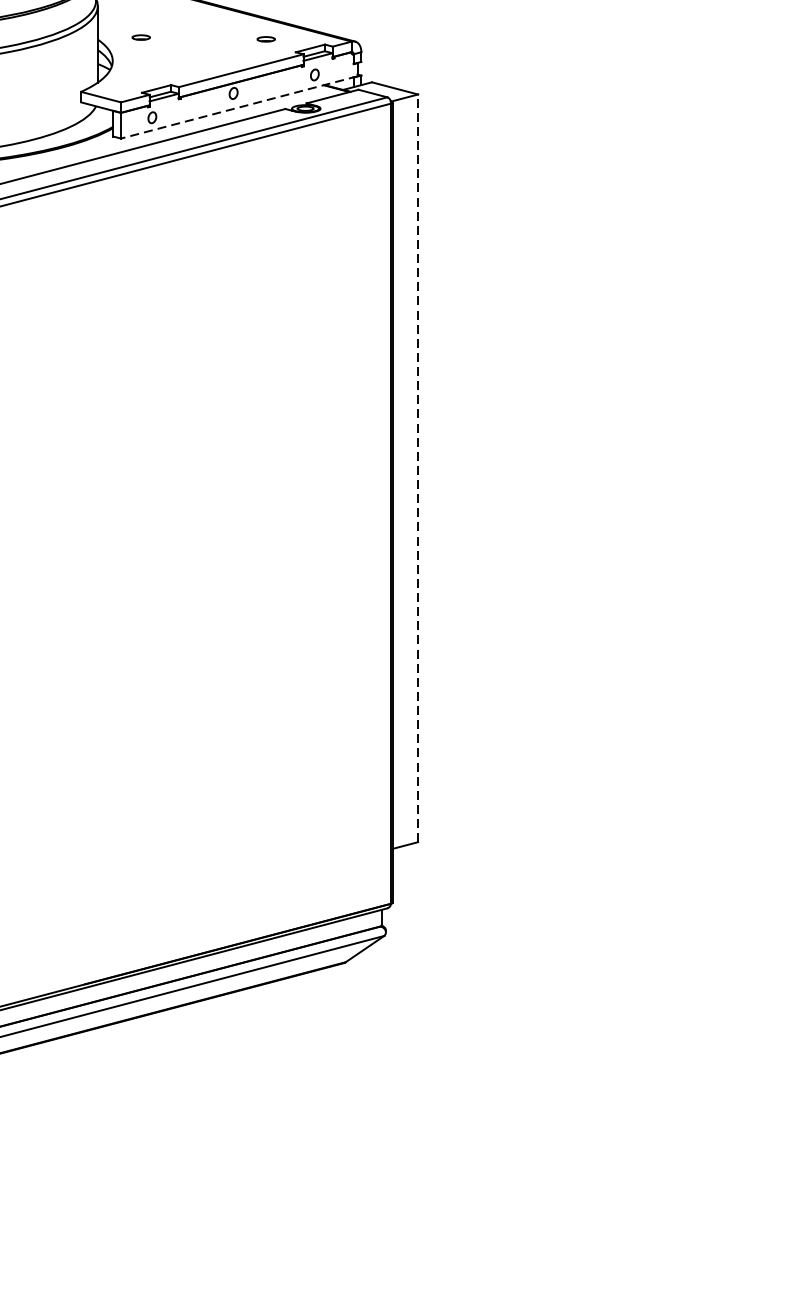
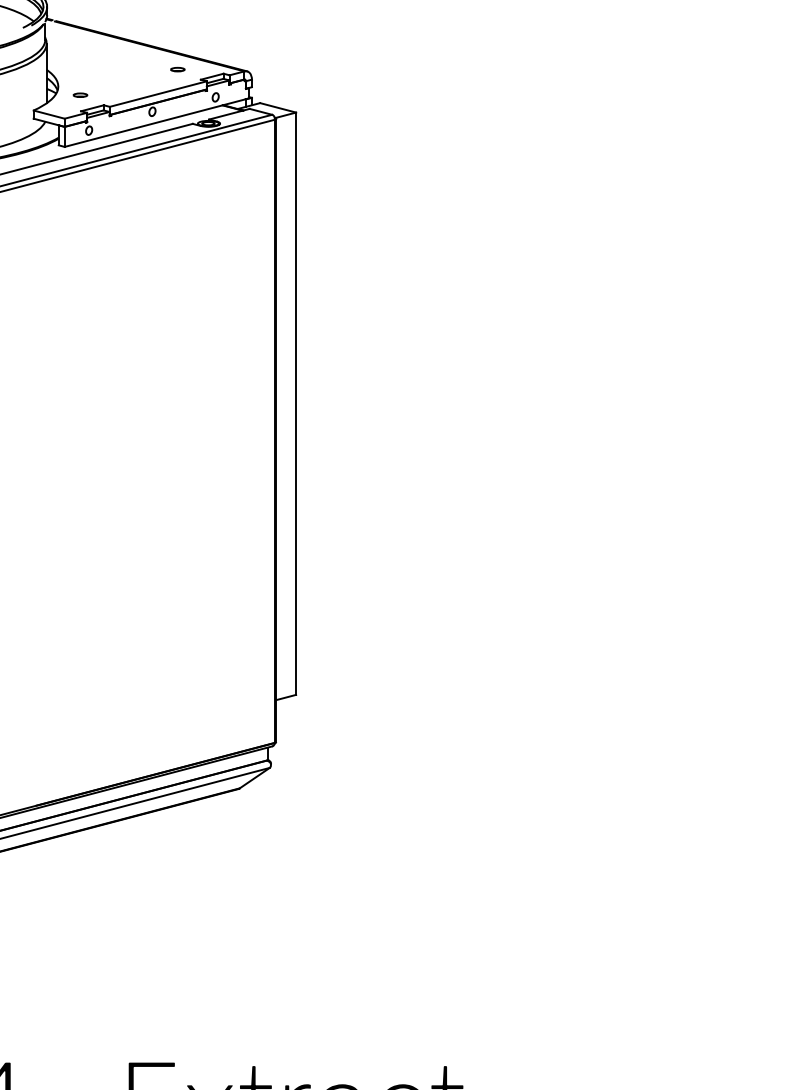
part: (141, 36) -> (80, 94), moved
line: (238, 107) -> (156, 122), dashed -> solid
line: (418, 468) -> (296, 403), dashed -> solid

